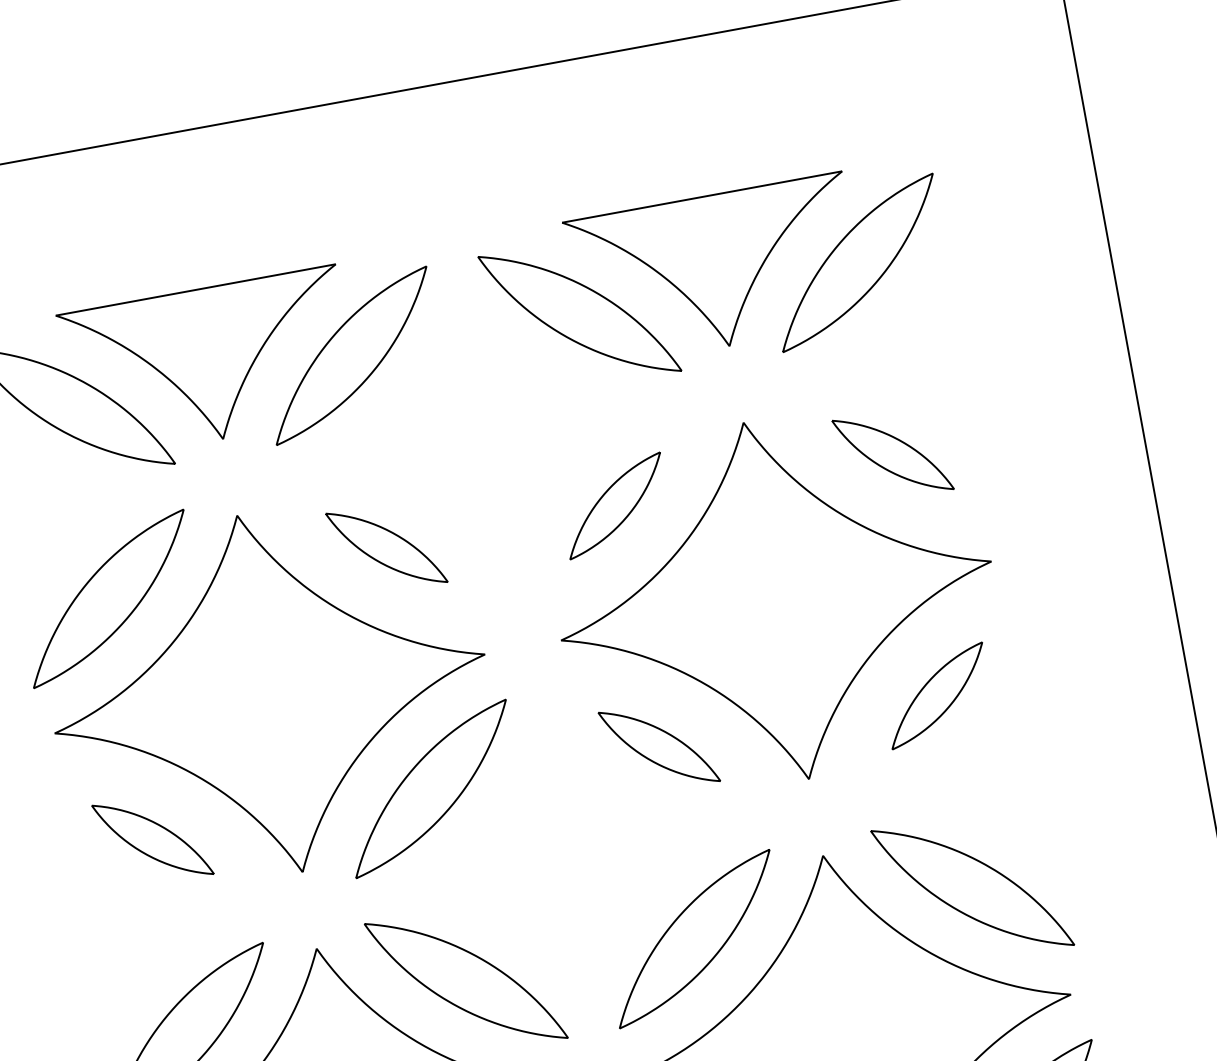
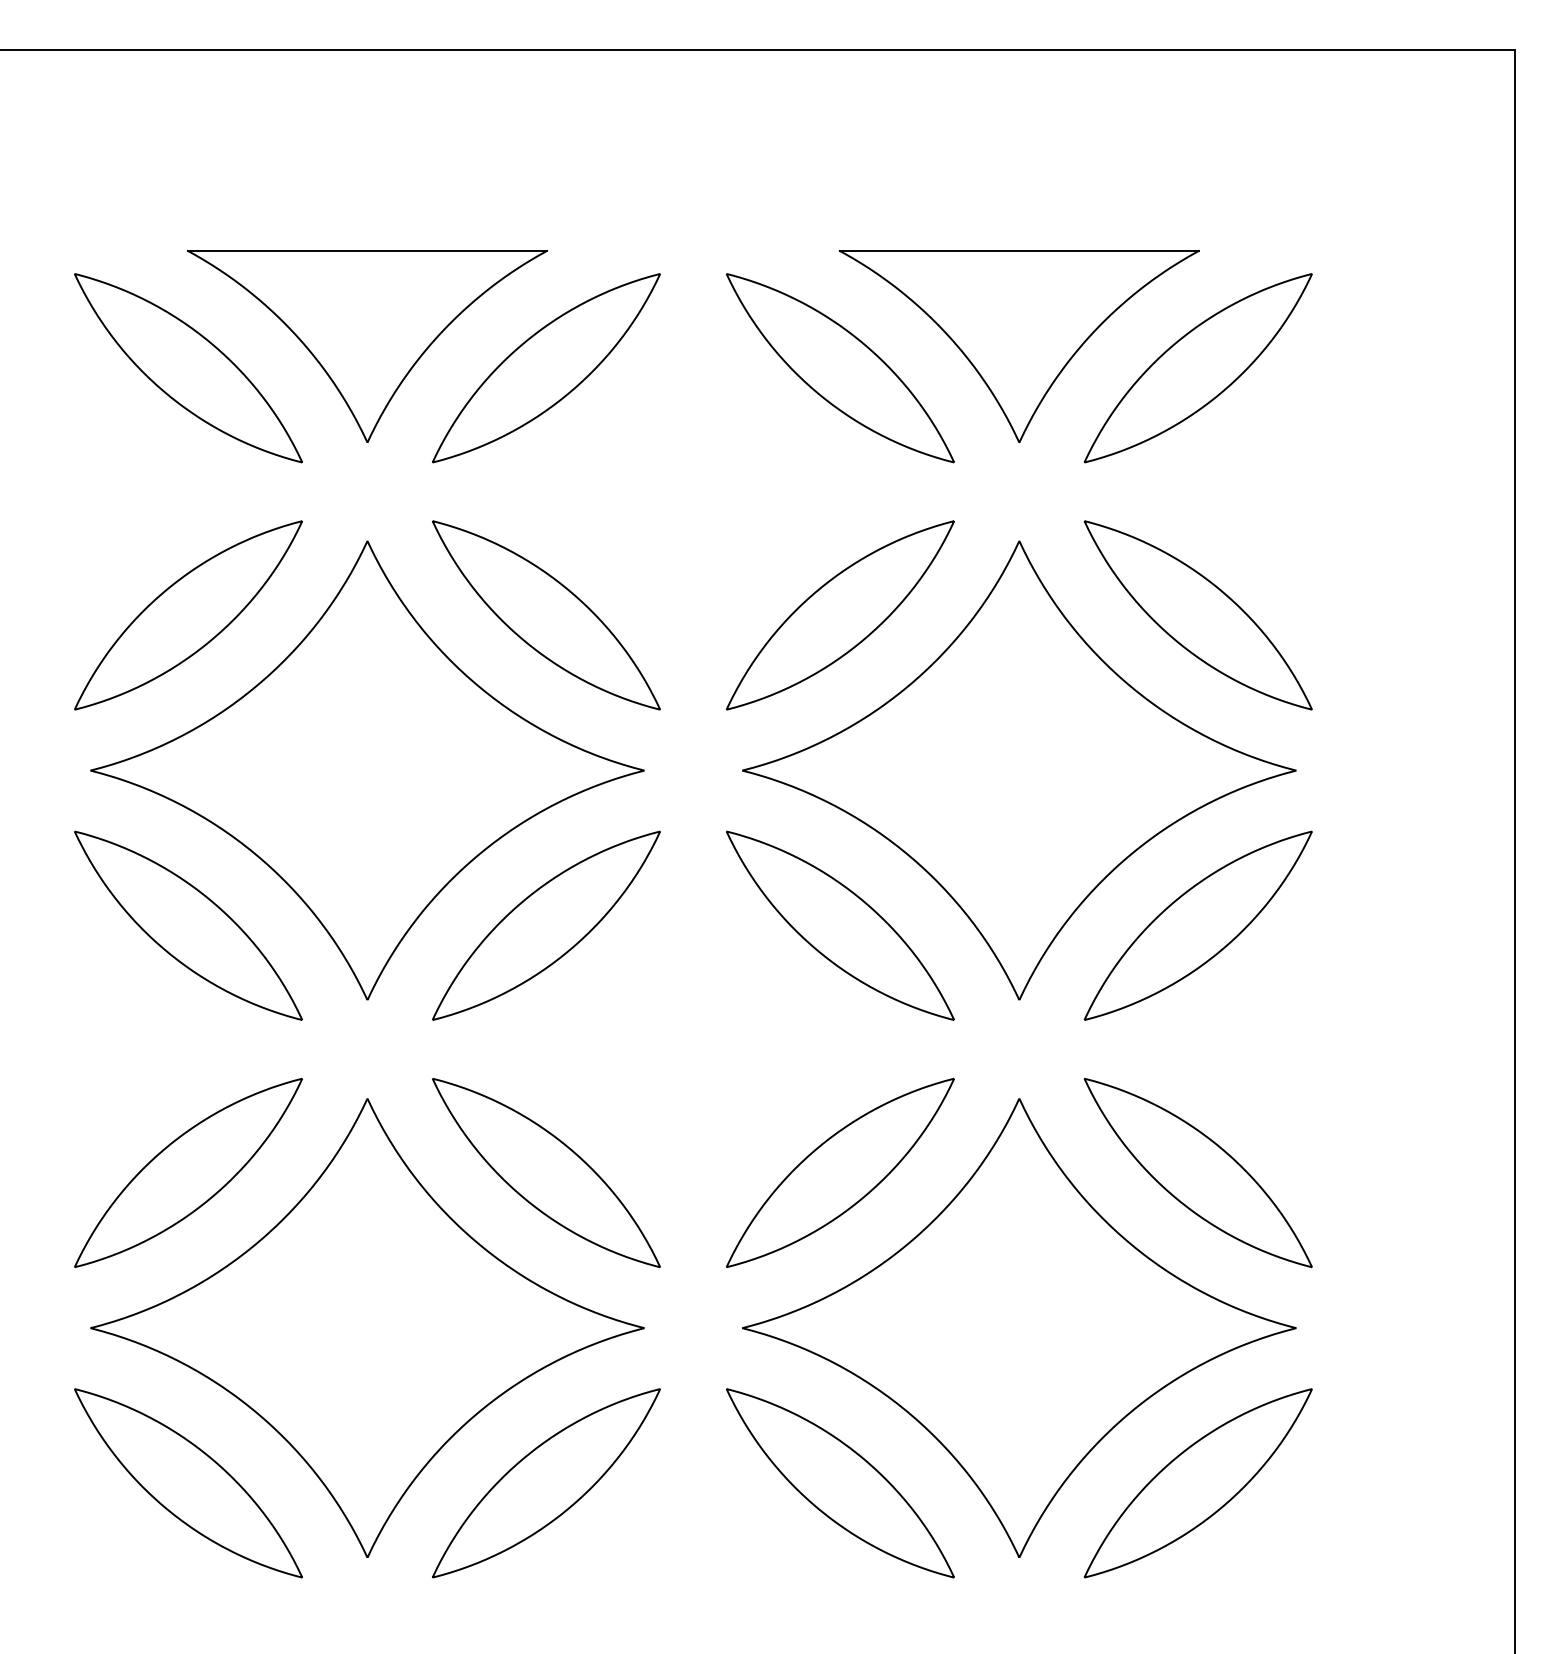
part: (892, 455) -> (1197, 615), size x1.67
part: (615, 506) -> (840, 615), size x1.67
part: (386, 547) -> (546, 615), size x1.67
part: (936, 695) -> (1197, 925), size x1.67
part: (659, 746) -> (840, 925), size x1.67
part: (152, 839) -> (188, 925), size x1.67

